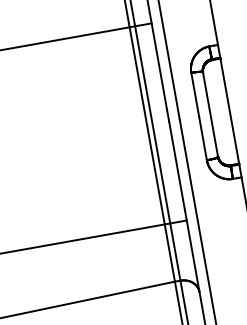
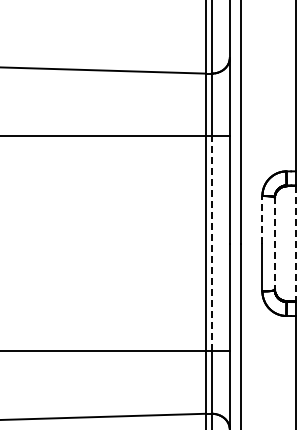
line: (195, 94) -> (262, 219), solid -> dashed
line: (229, 111) -> (295, 244), solid -> dashed
line: (210, 115) -> (274, 244), solid -> dashed
line: (152, 124) -> (211, 243), solid -> dashed

